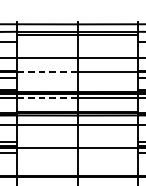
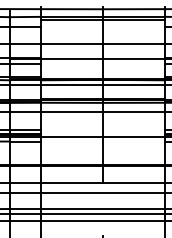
line: (46, 72) -> (71, 58), dashed -> solid
line: (46, 98) -> (71, 85), dashed -> solid

